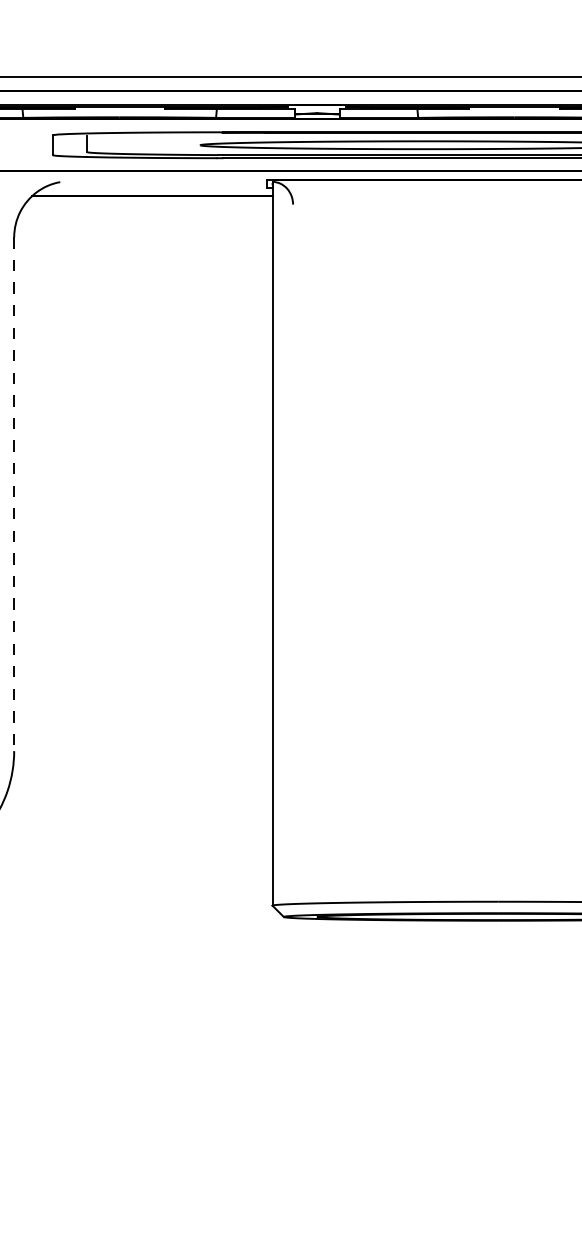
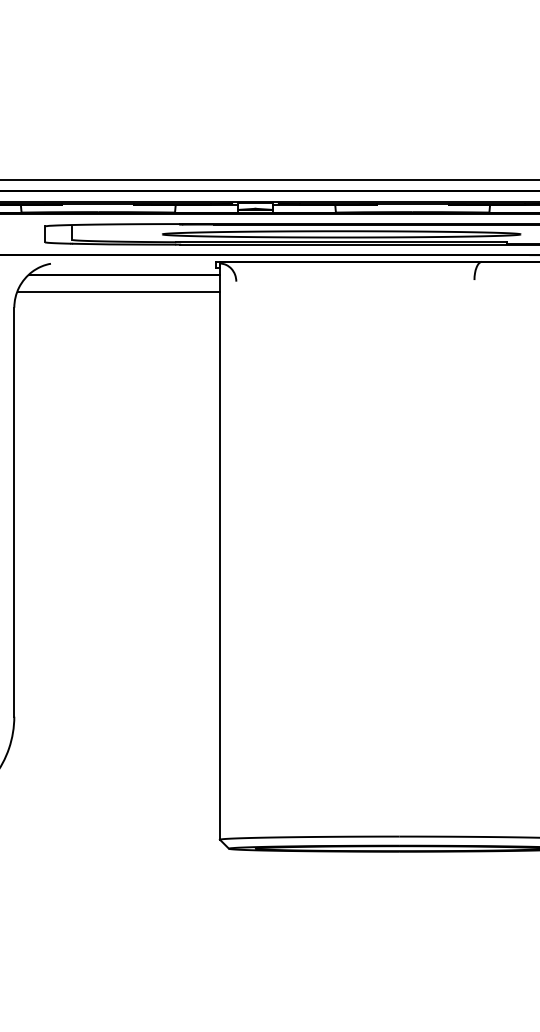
line: (145, 216) -> (118, 291), added
line: (14, 494) -> (14, 512), dashed -> solid

